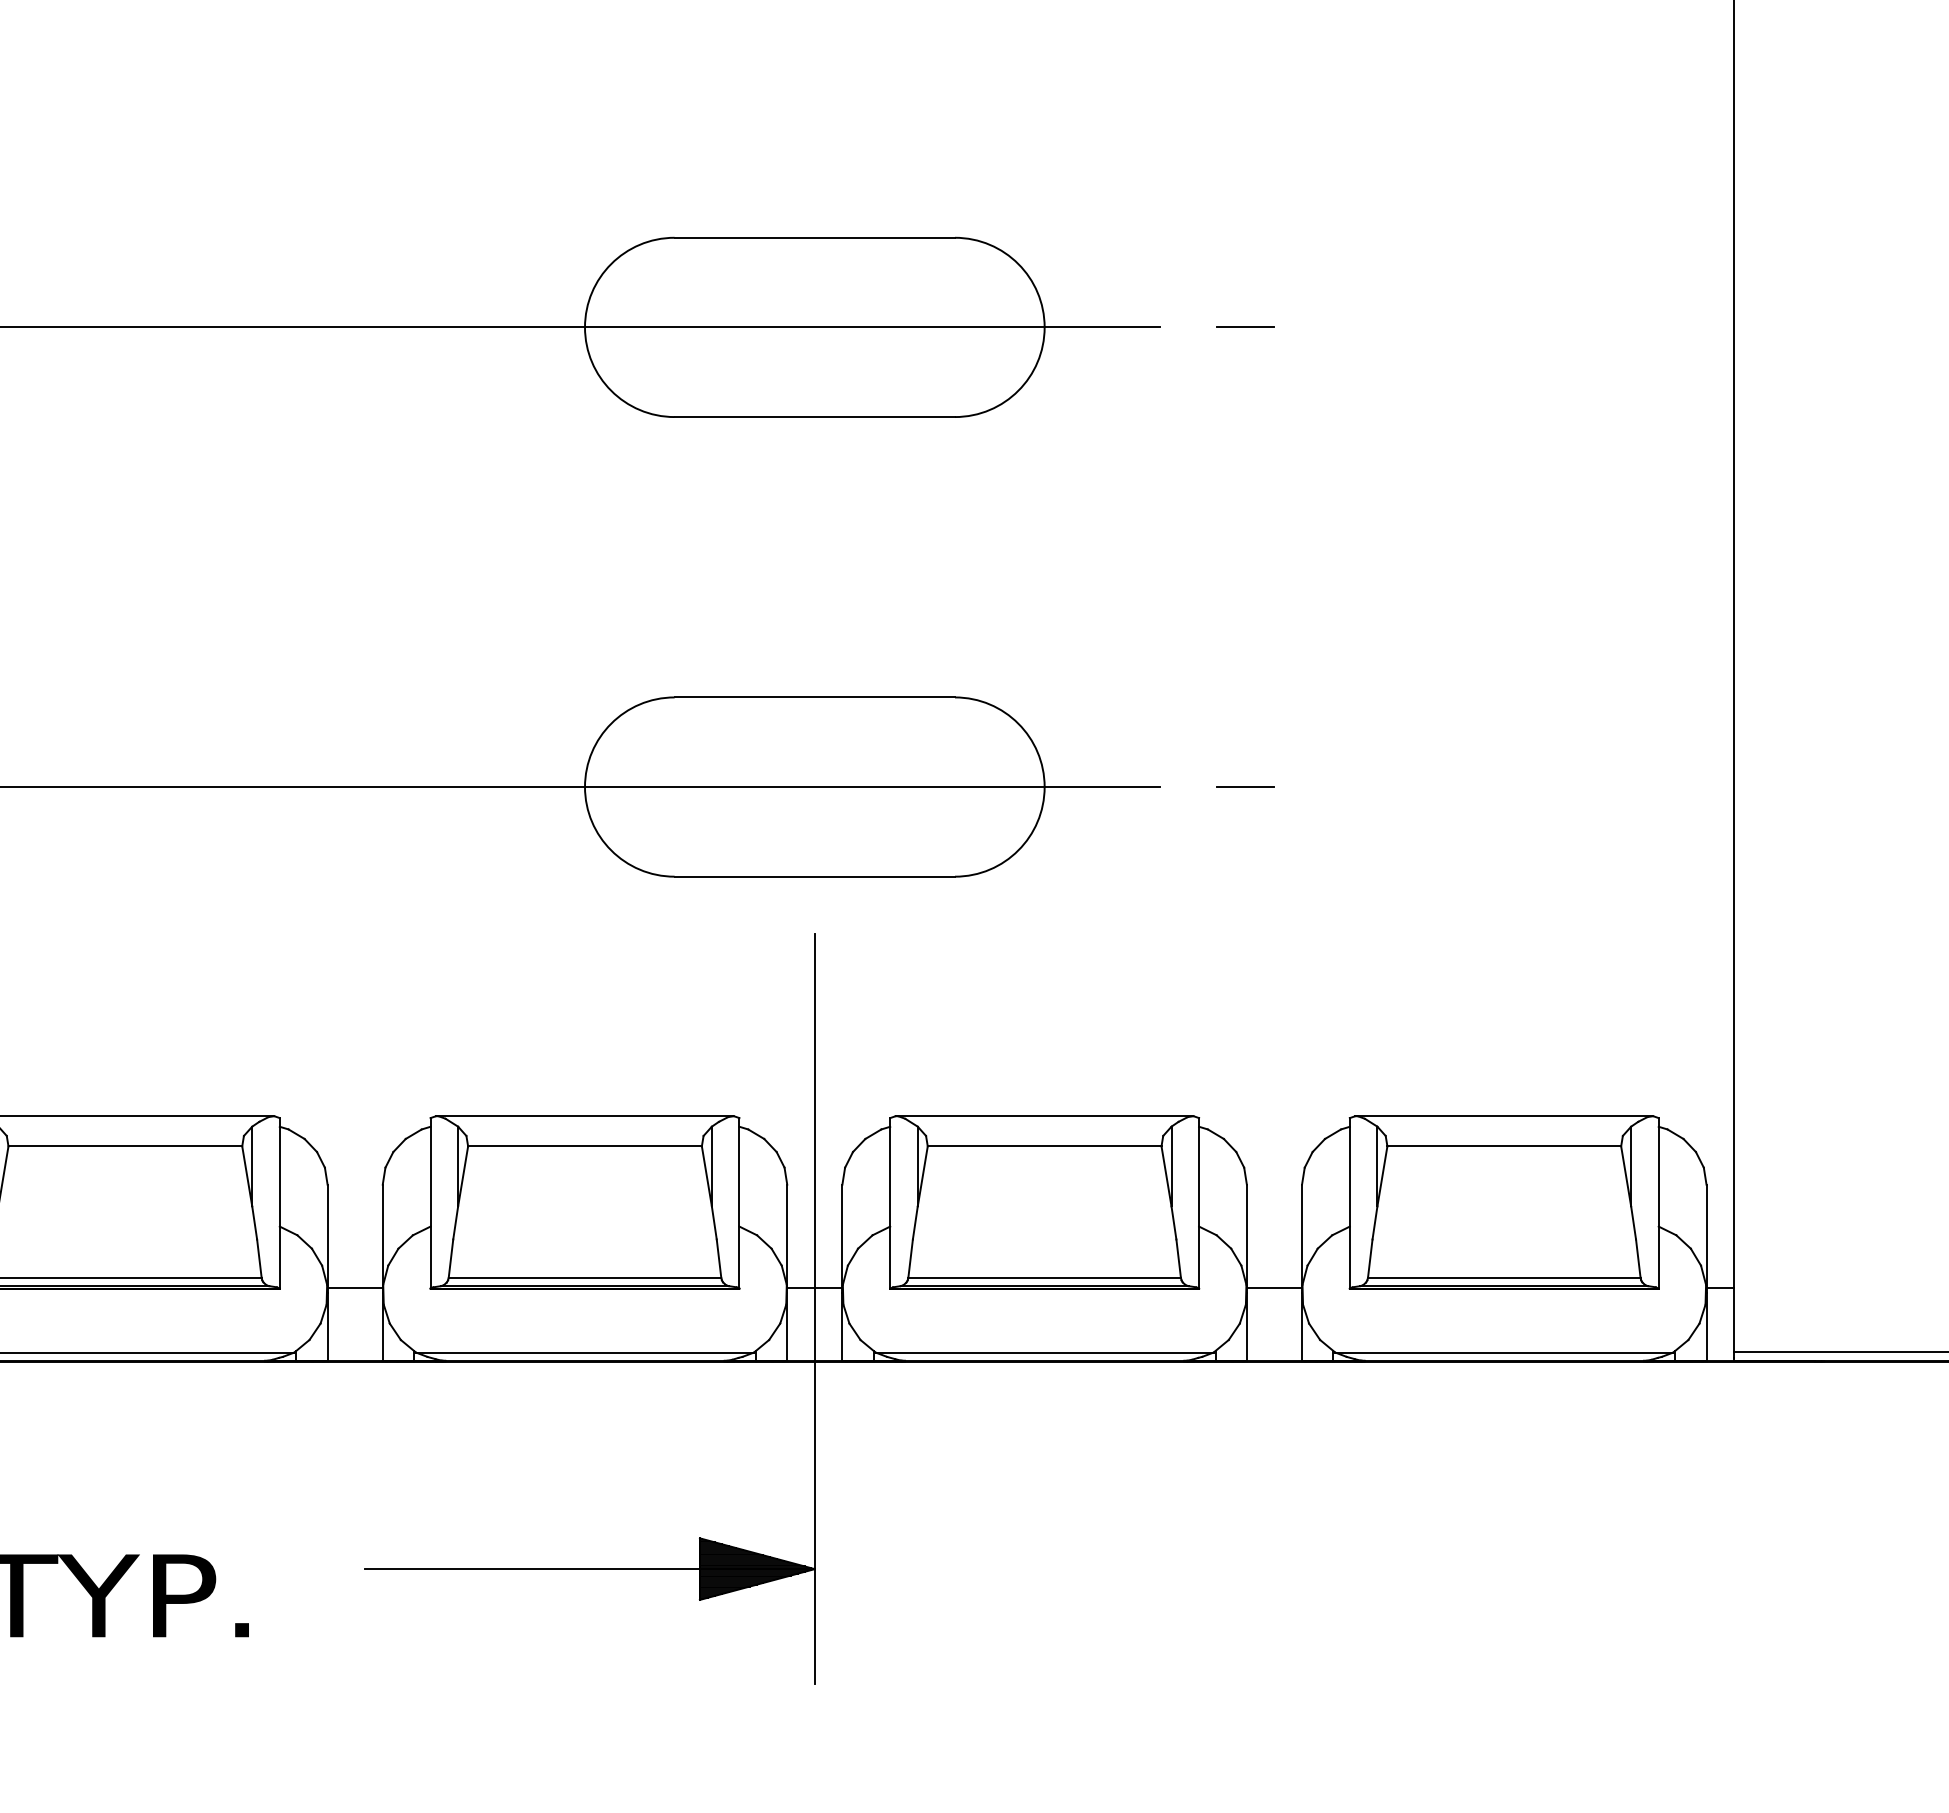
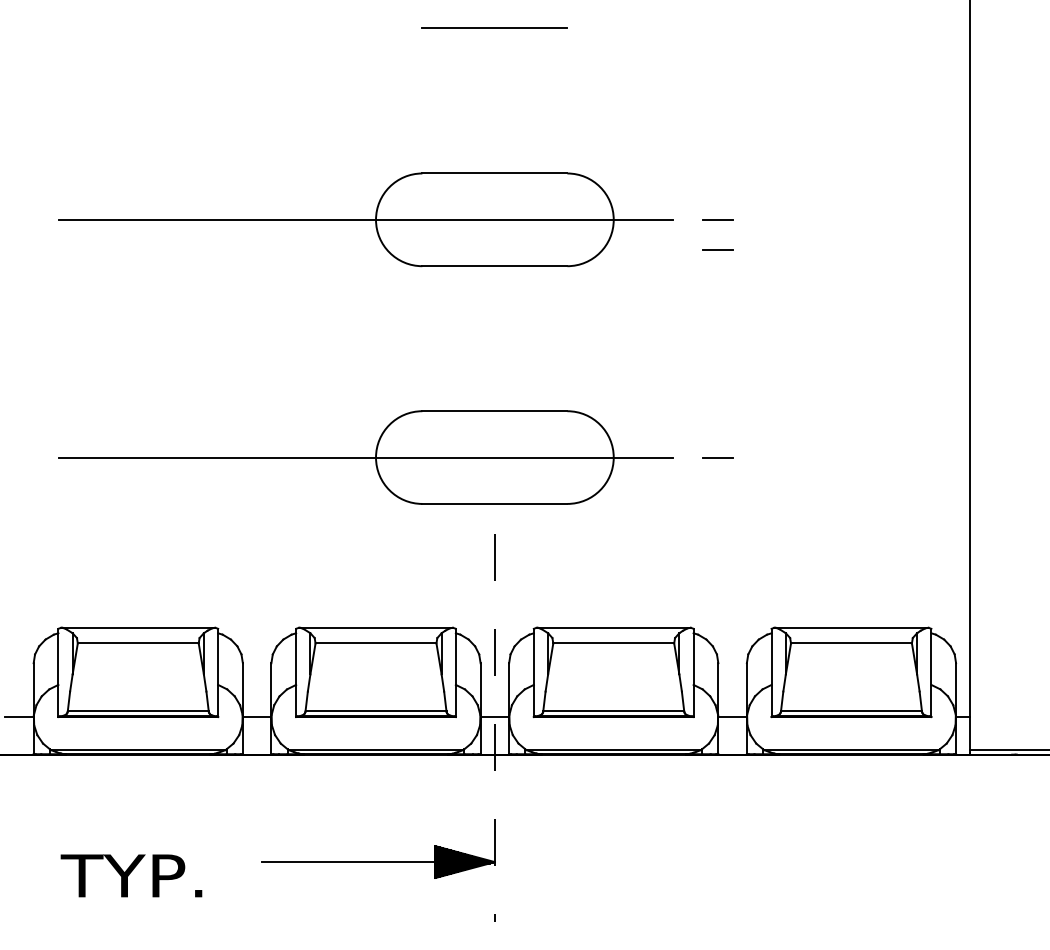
line: (1245, 384) -> (717, 249), added
line: (814, 1308) -> (494, 727), solid -> dashed

